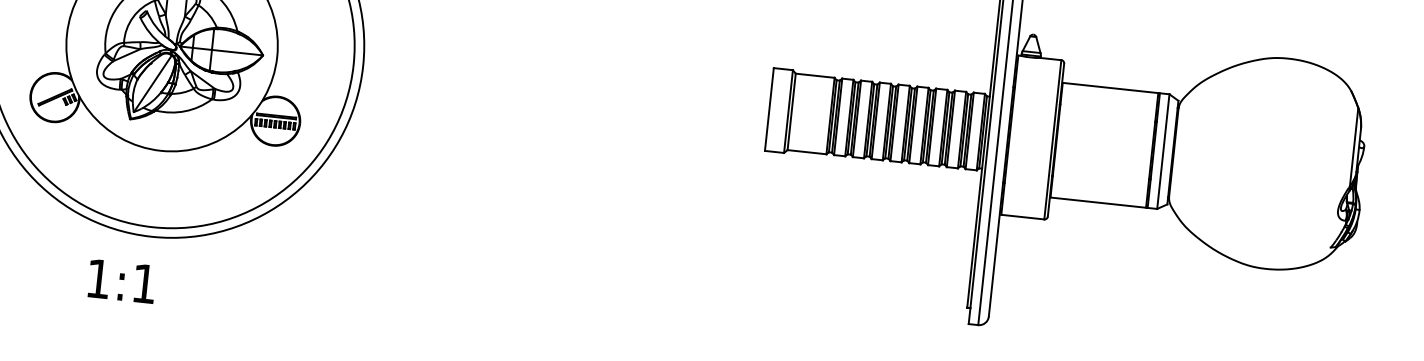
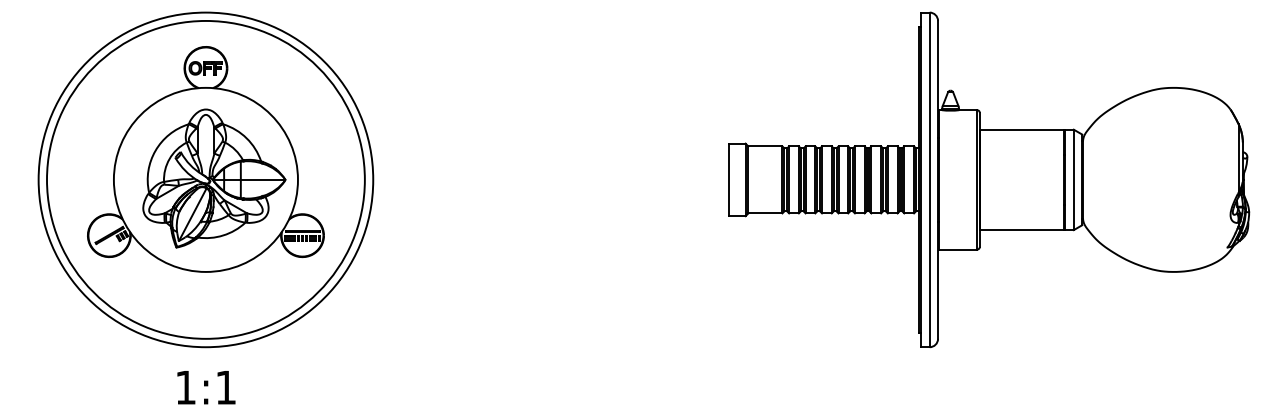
text: (122, 281) -> (206, 387), moved

